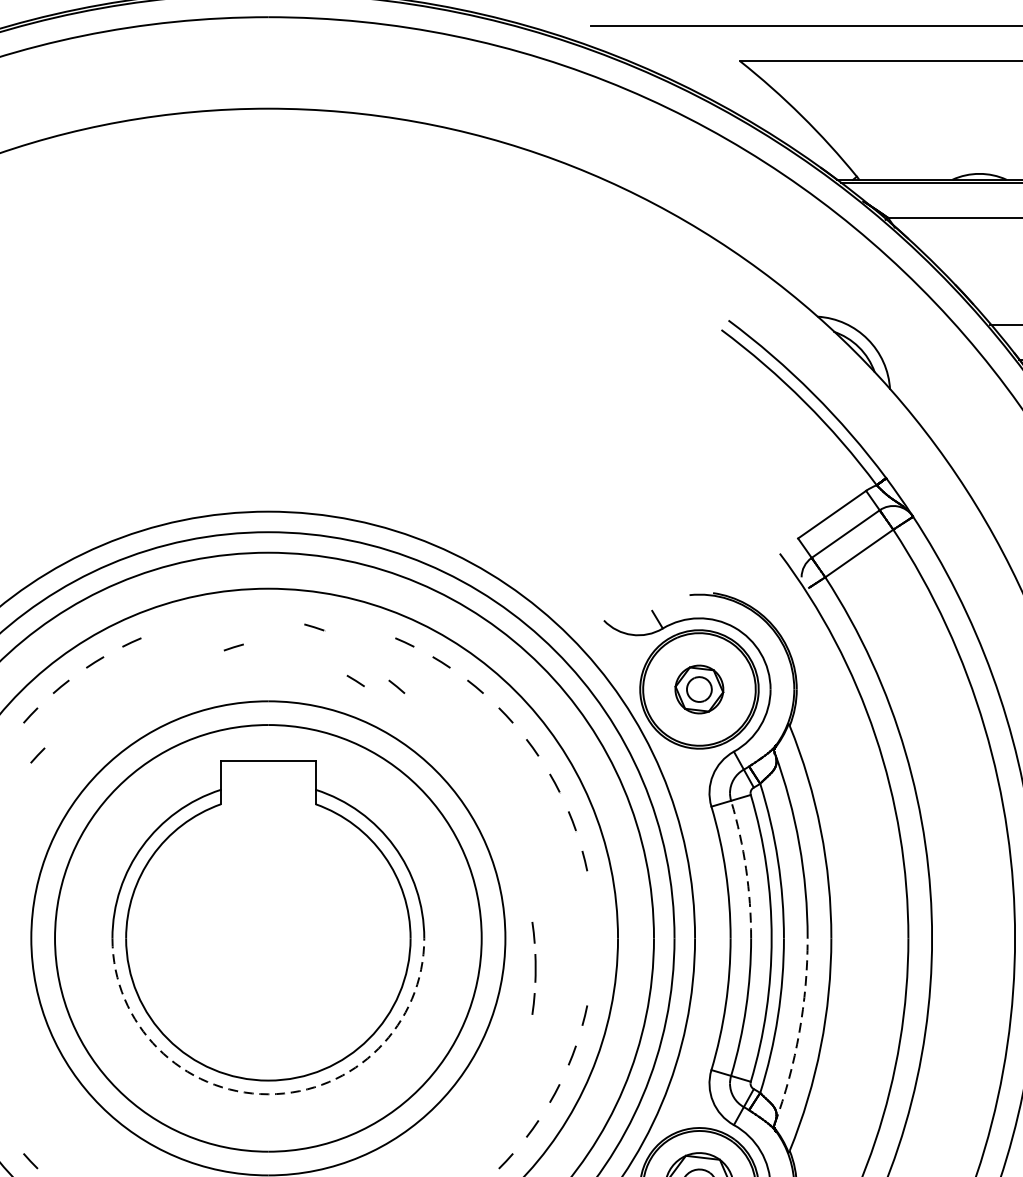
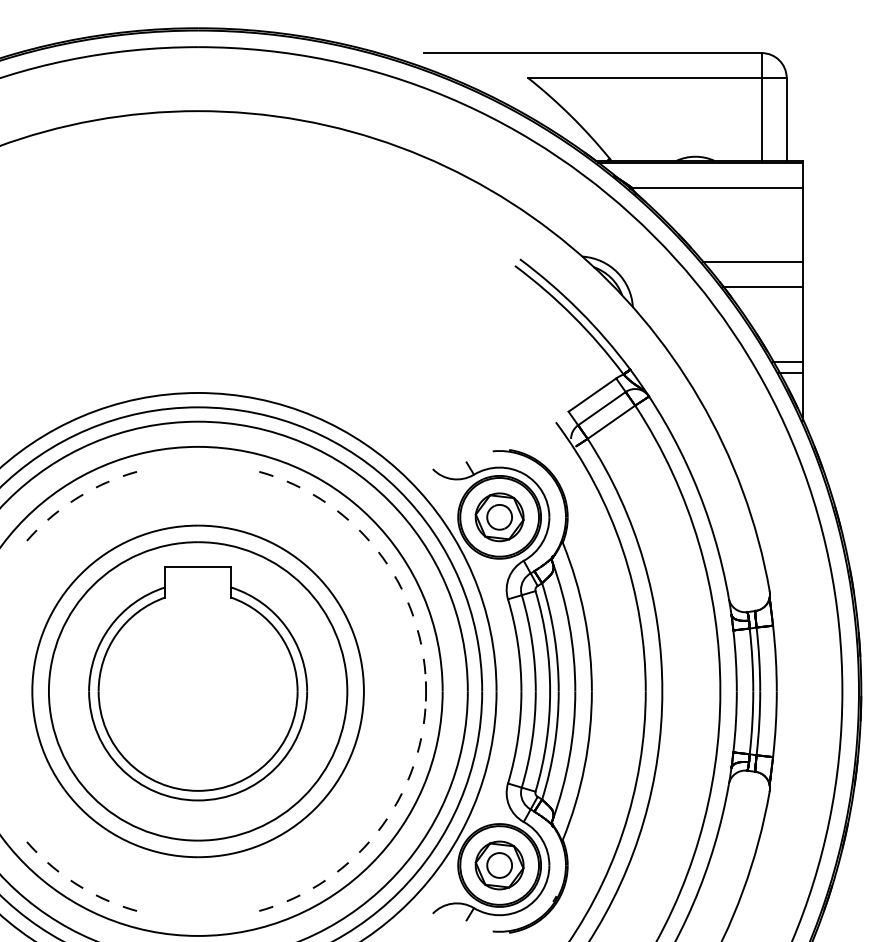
line: (314, 626) -> (266, 473), moved
line: (233, 646) -> (129, 473), moved
line: (354, 681) -> (258, 511), removed
line: (396, 686) -> (287, 515), removed
part: (699, 689) -> (499, 517), size x1.43
line: (37, 755) -> (36, 563), removed
arc: (746, 868) -> (532, 642), dashed -> solid
part: (533, 967) -> (424, 690), moved
arc: (799, 1032) -> (569, 757), dashed -> solid
arc: (268, 1094) -> (198, 800), dashed -> solid

